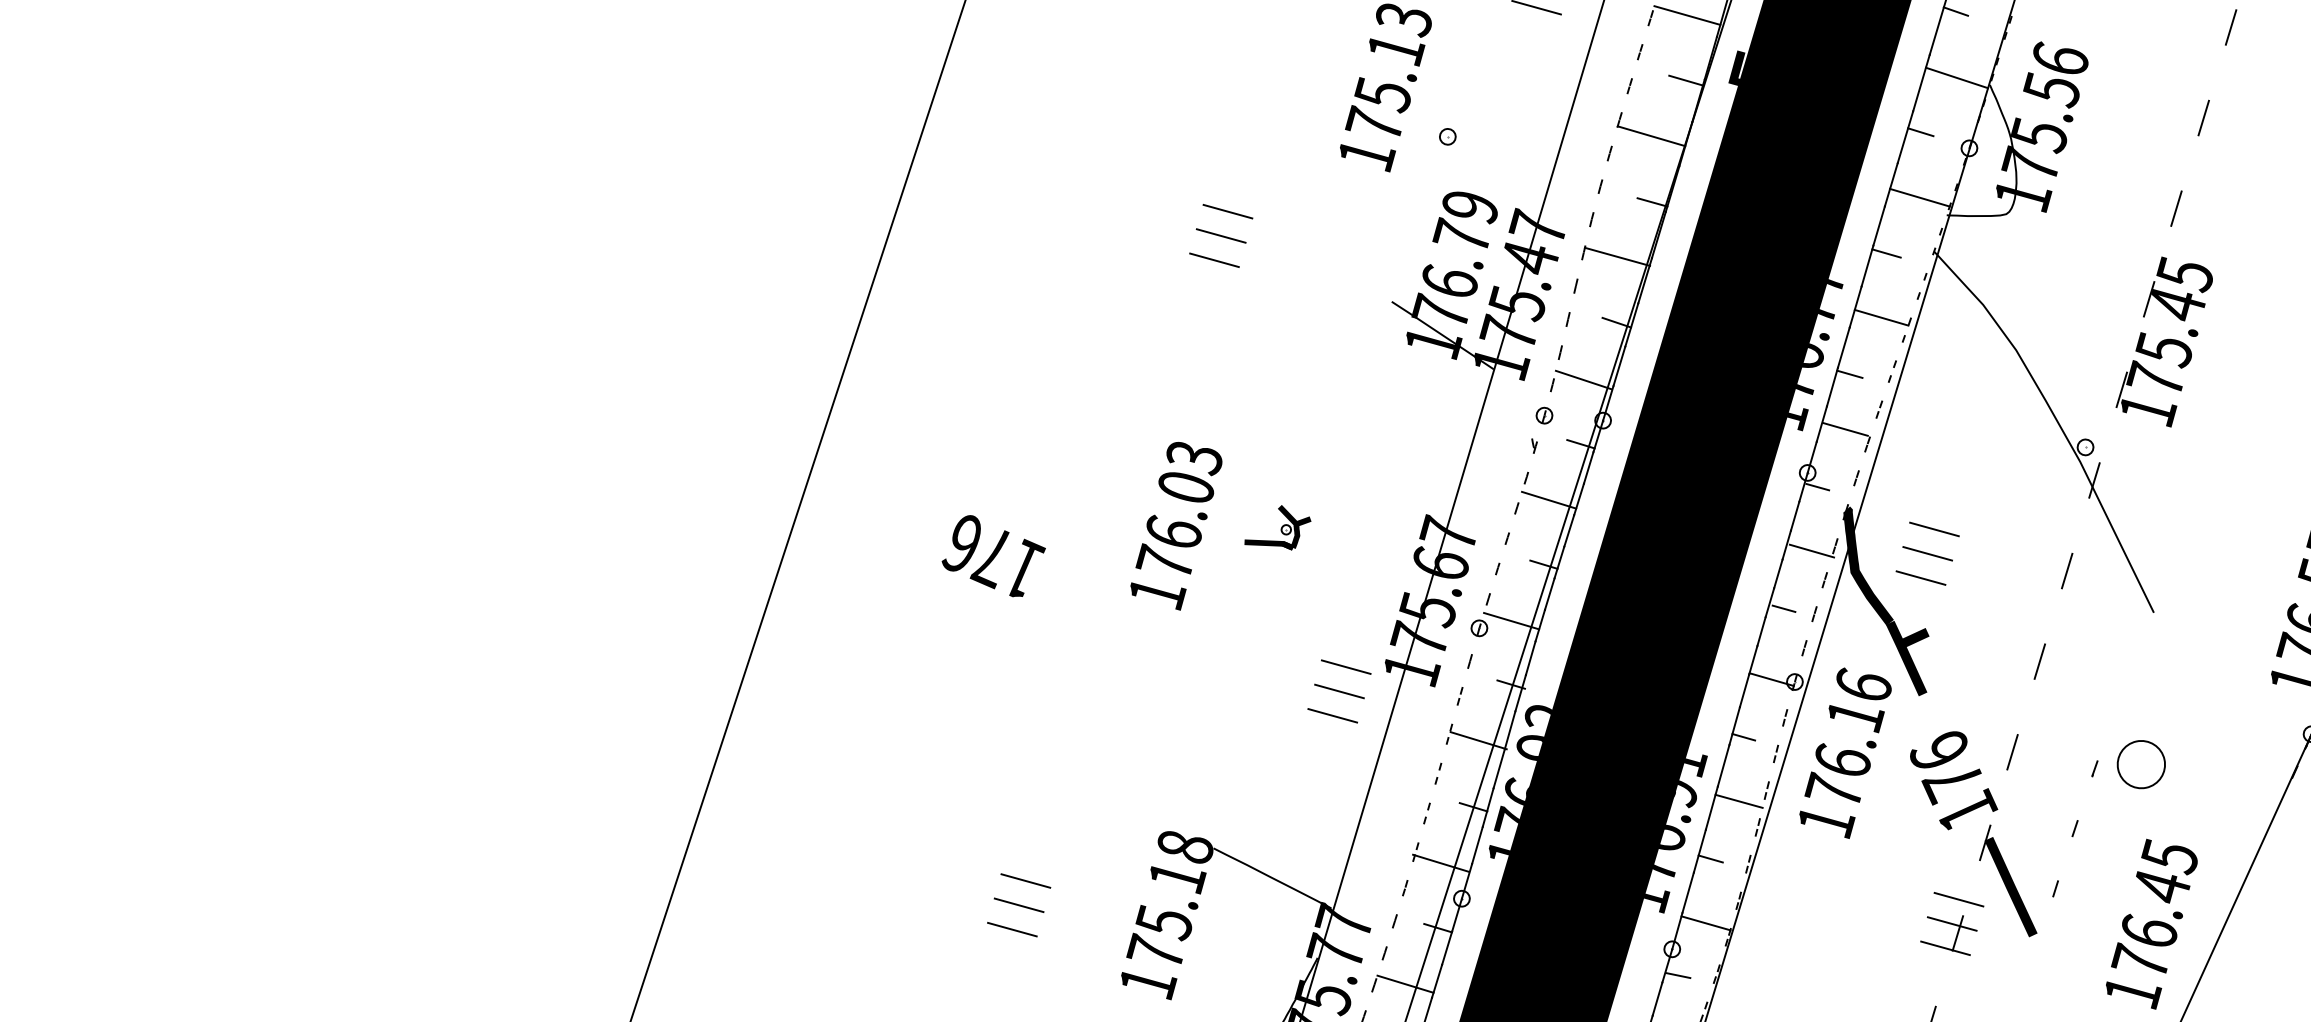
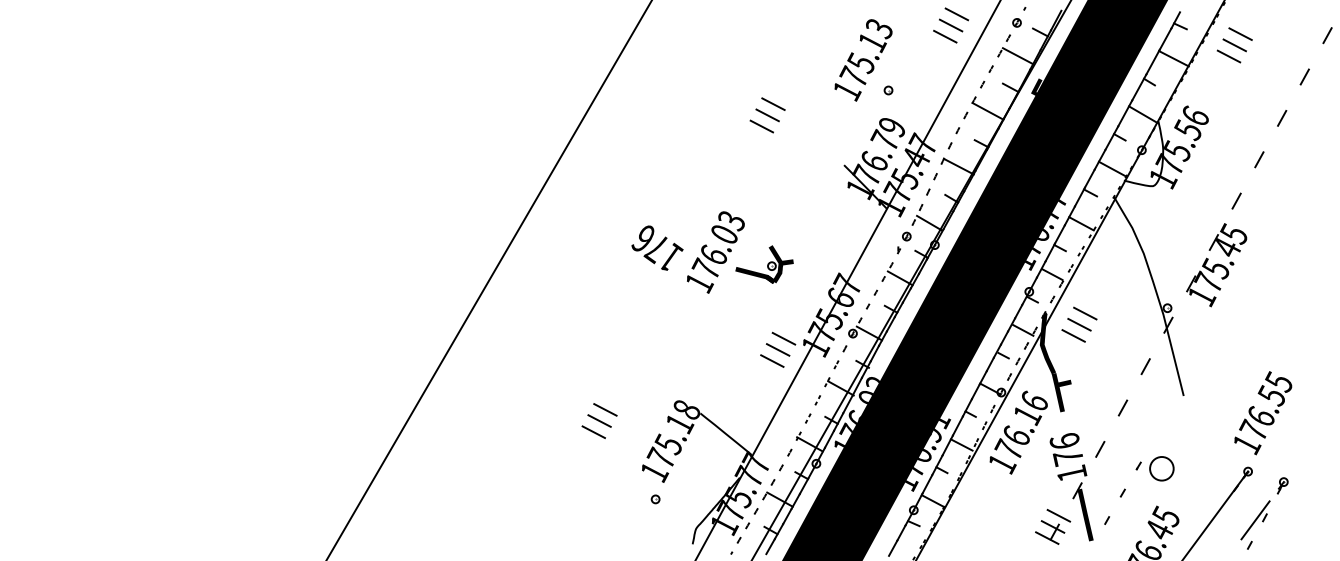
part: (1277, 529) -> (764, 264), size x1.67
part: (1927, 553) -> (1079, 324), moved
text: (993, 555) -> (657, 247), moved

